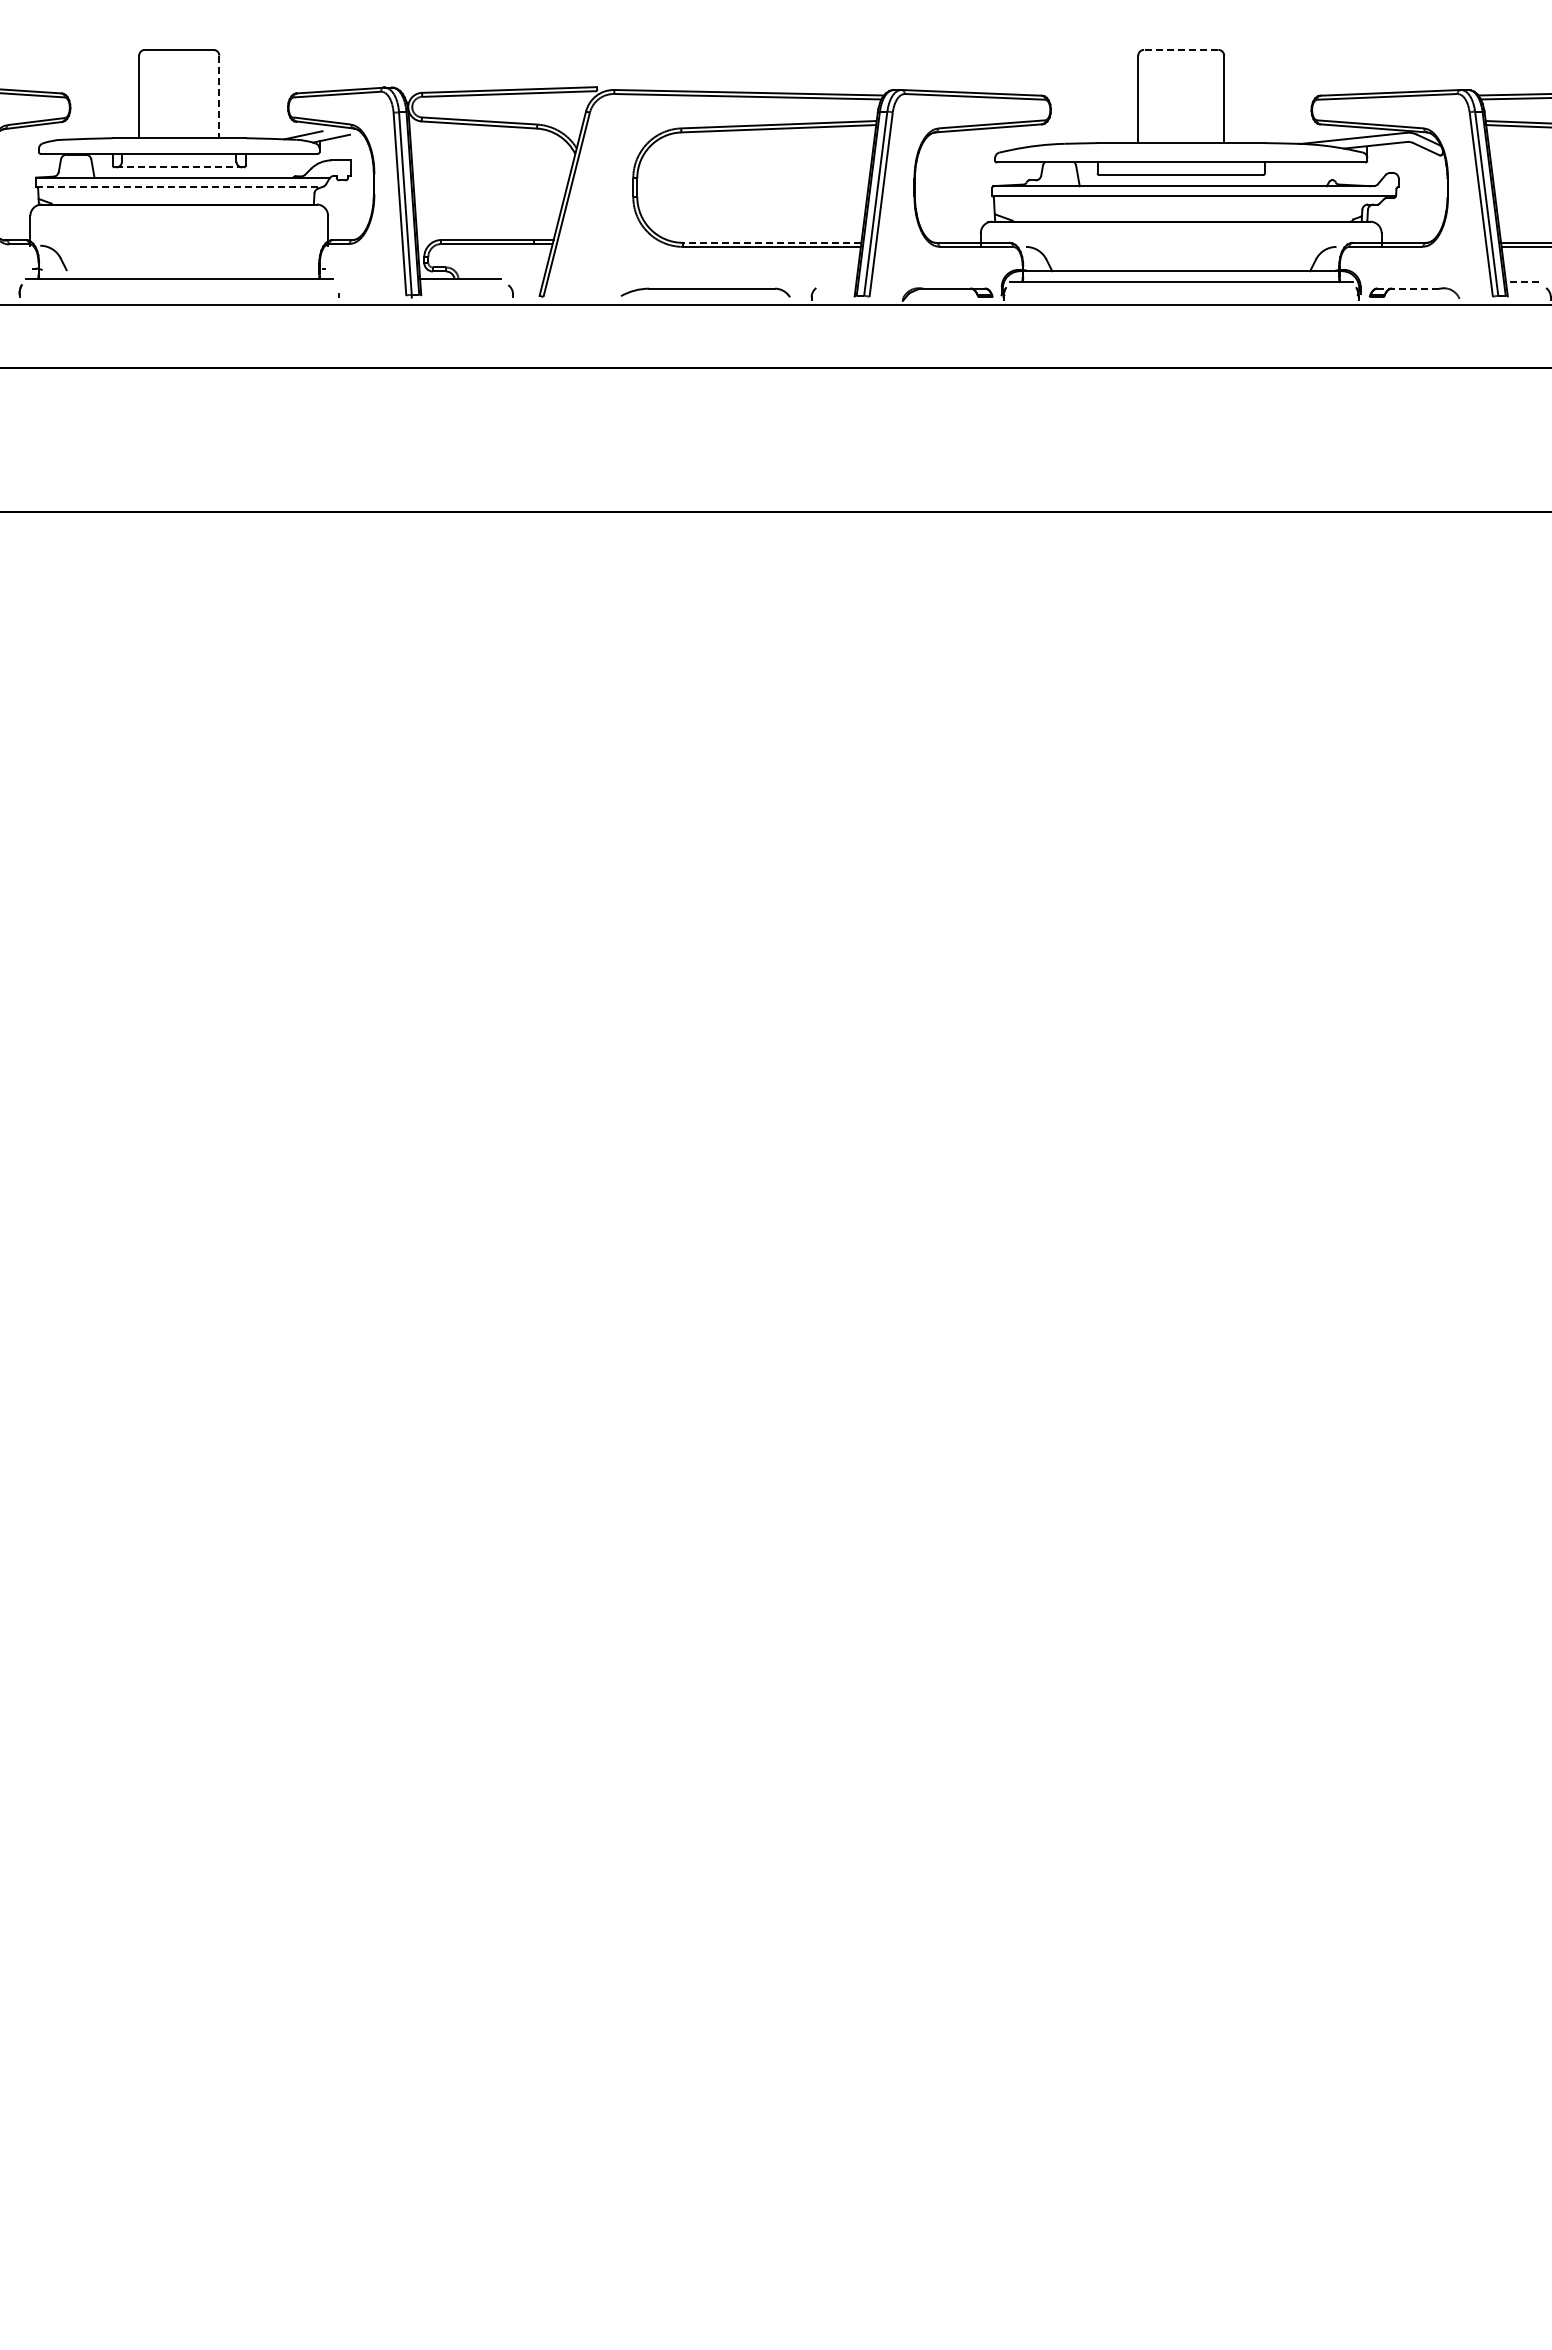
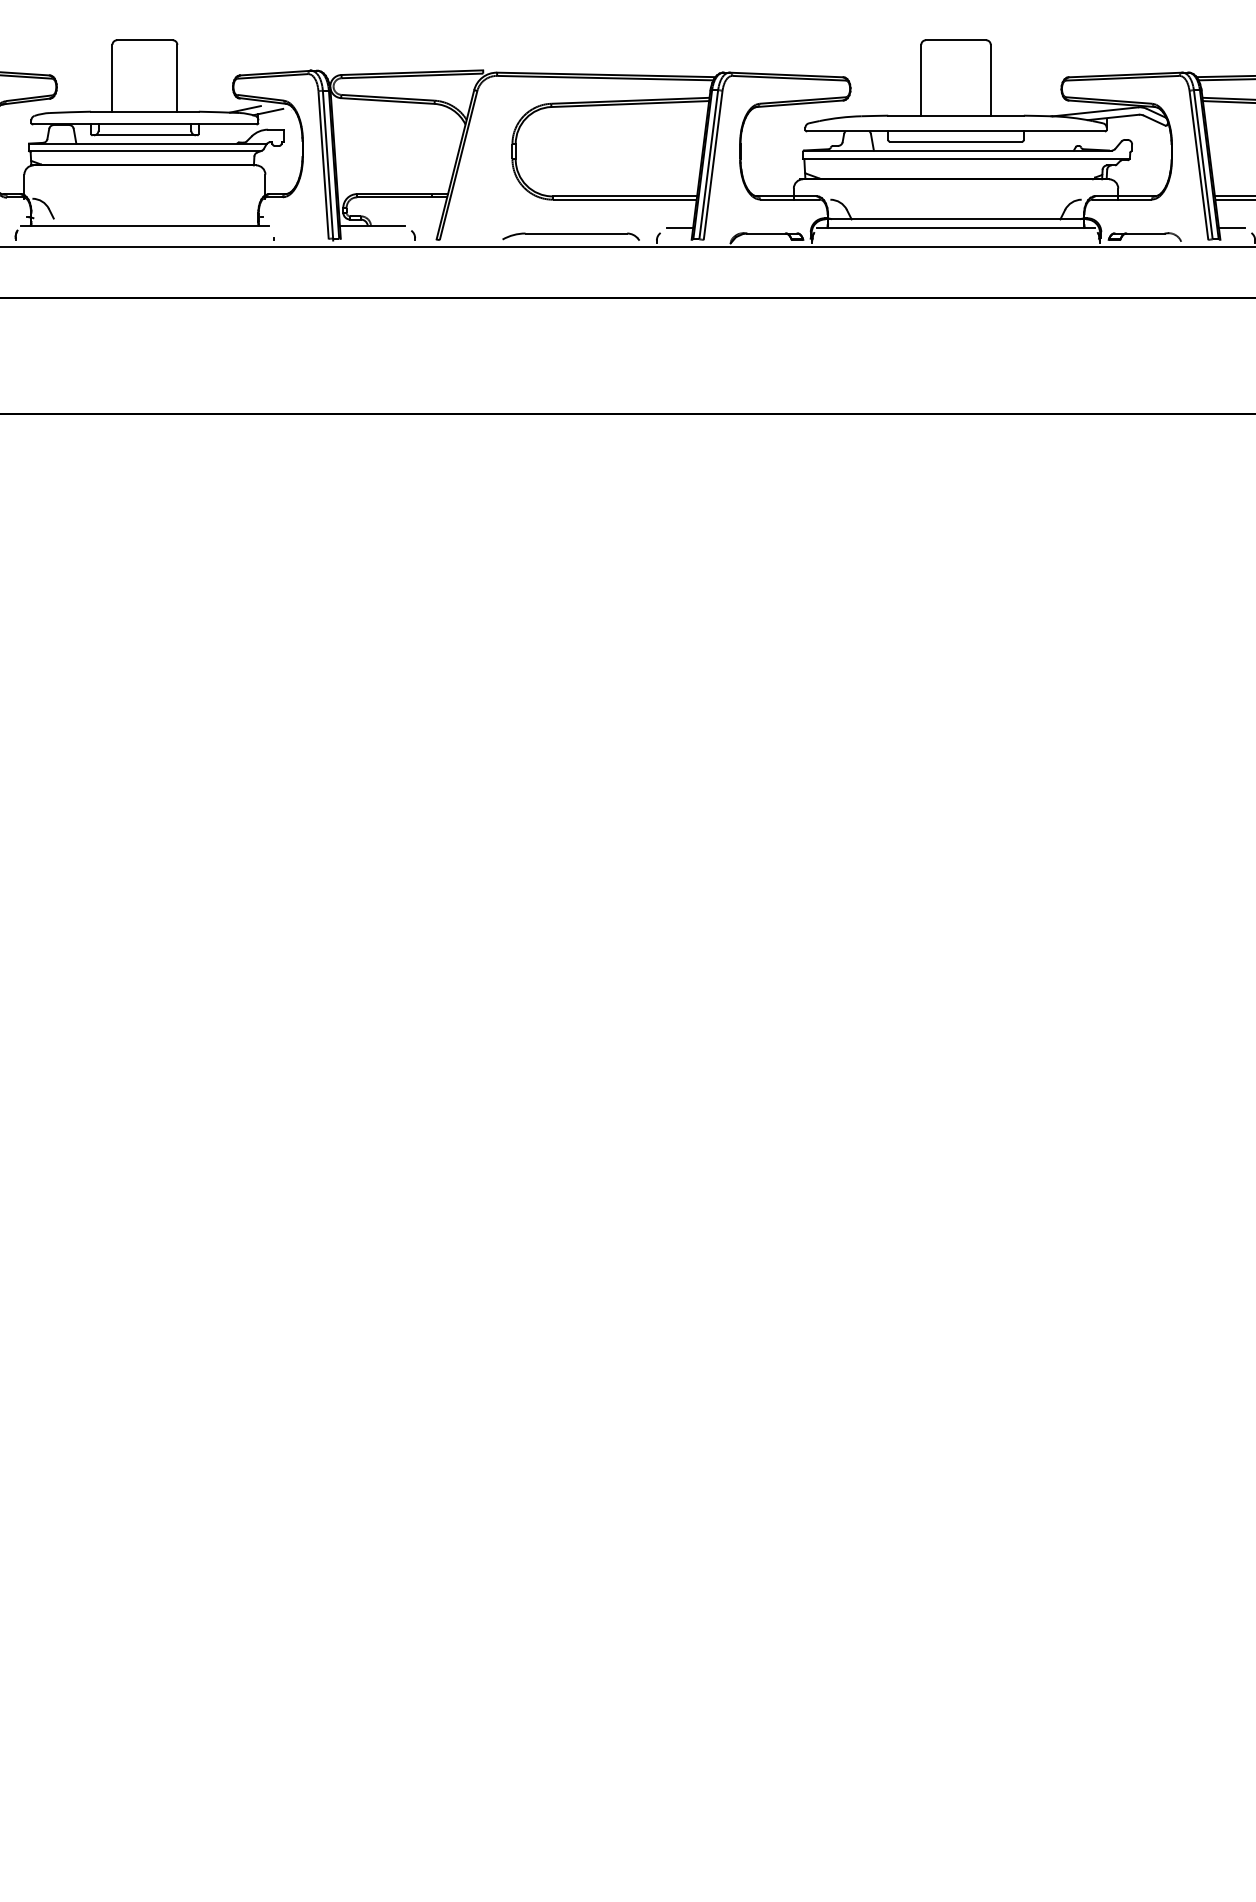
line: (1180, 49) -> (955, 39), dashed -> solid
line: (219, 97) -> (177, 78), dashed -> solid
line: (179, 167) -> (145, 135), dashed -> solid
line: (178, 187) -> (144, 151), dashed -> solid
line: (771, 242) -> (624, 196), dashed -> solid
line: (839, 281) -> (679, 227), added
line: (1521, 281) -> (1231, 227), dashed -> solid
line: (1409, 288) -> (1140, 233), dashed -> solid

